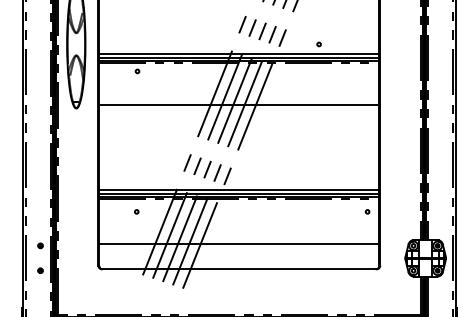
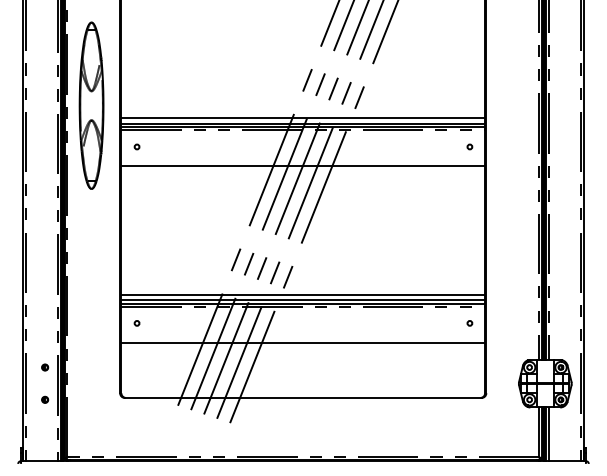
circle: (318, 44) -> (469, 146), moved
circle: (137, 71) -> (136, 146), moved
line: (239, 105) -> (303, 166), moved
circle: (136, 211) -> (136, 323), moved
line: (239, 243) -> (303, 342), moved

